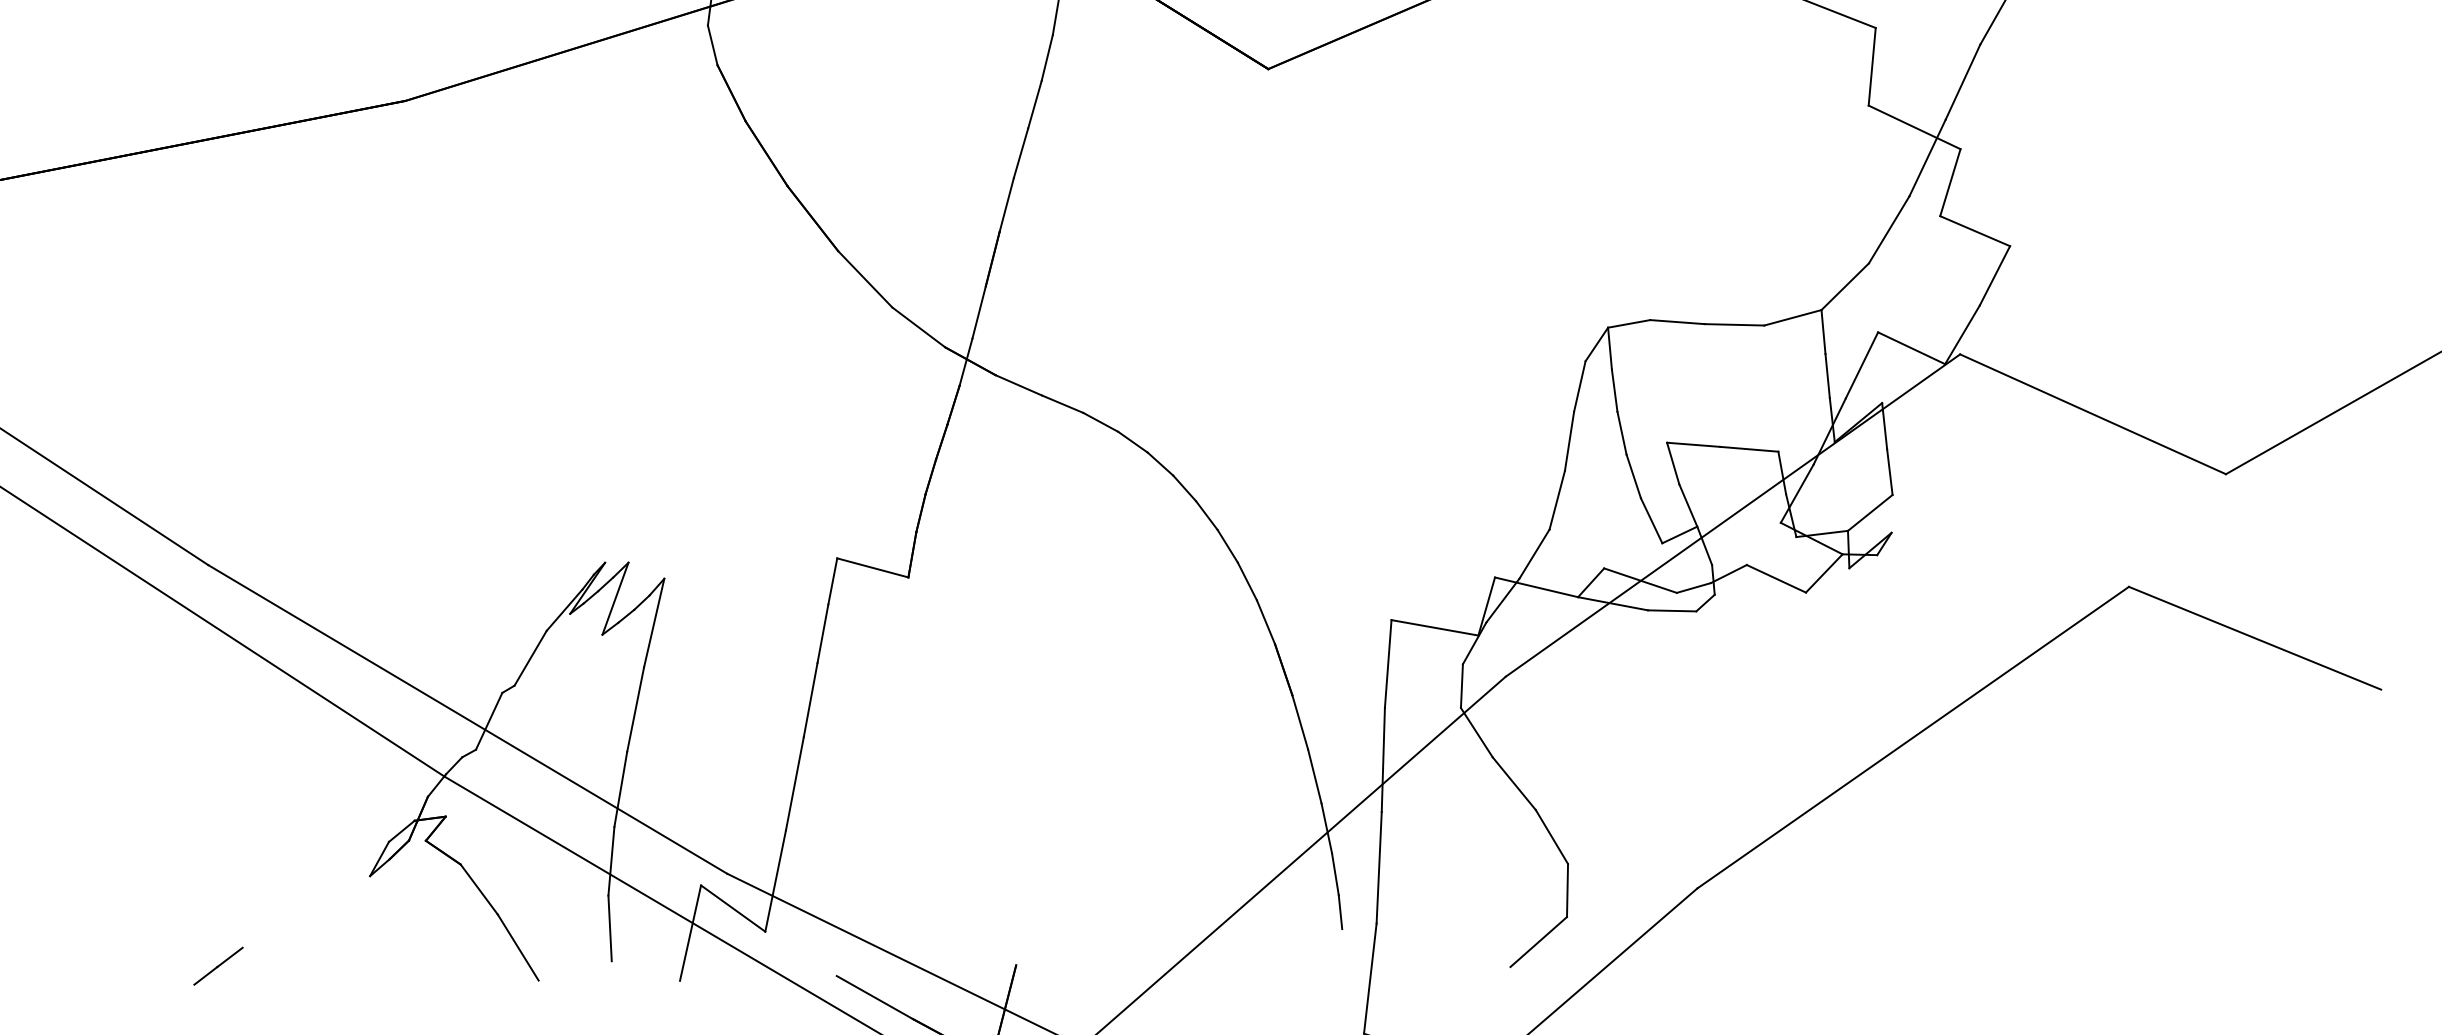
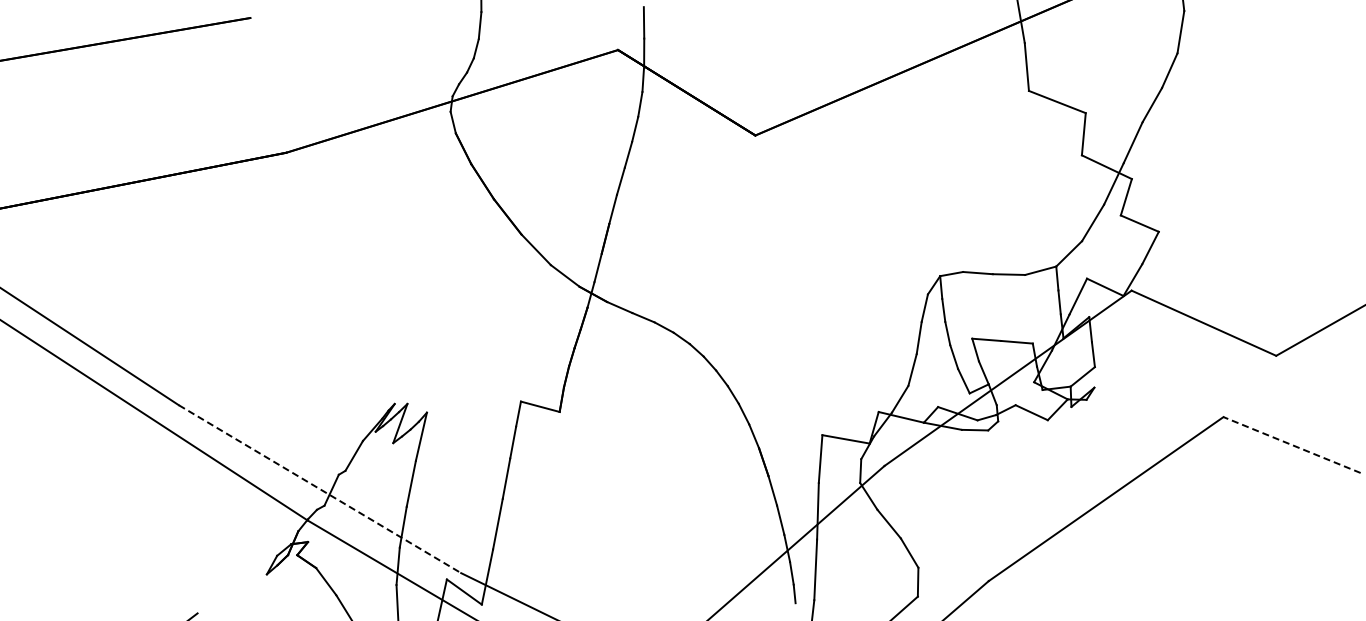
line: (2254, 637) -> (1291, 444), solid -> dashed
line: (468, 719) -> (320, 489), solid -> dashed

